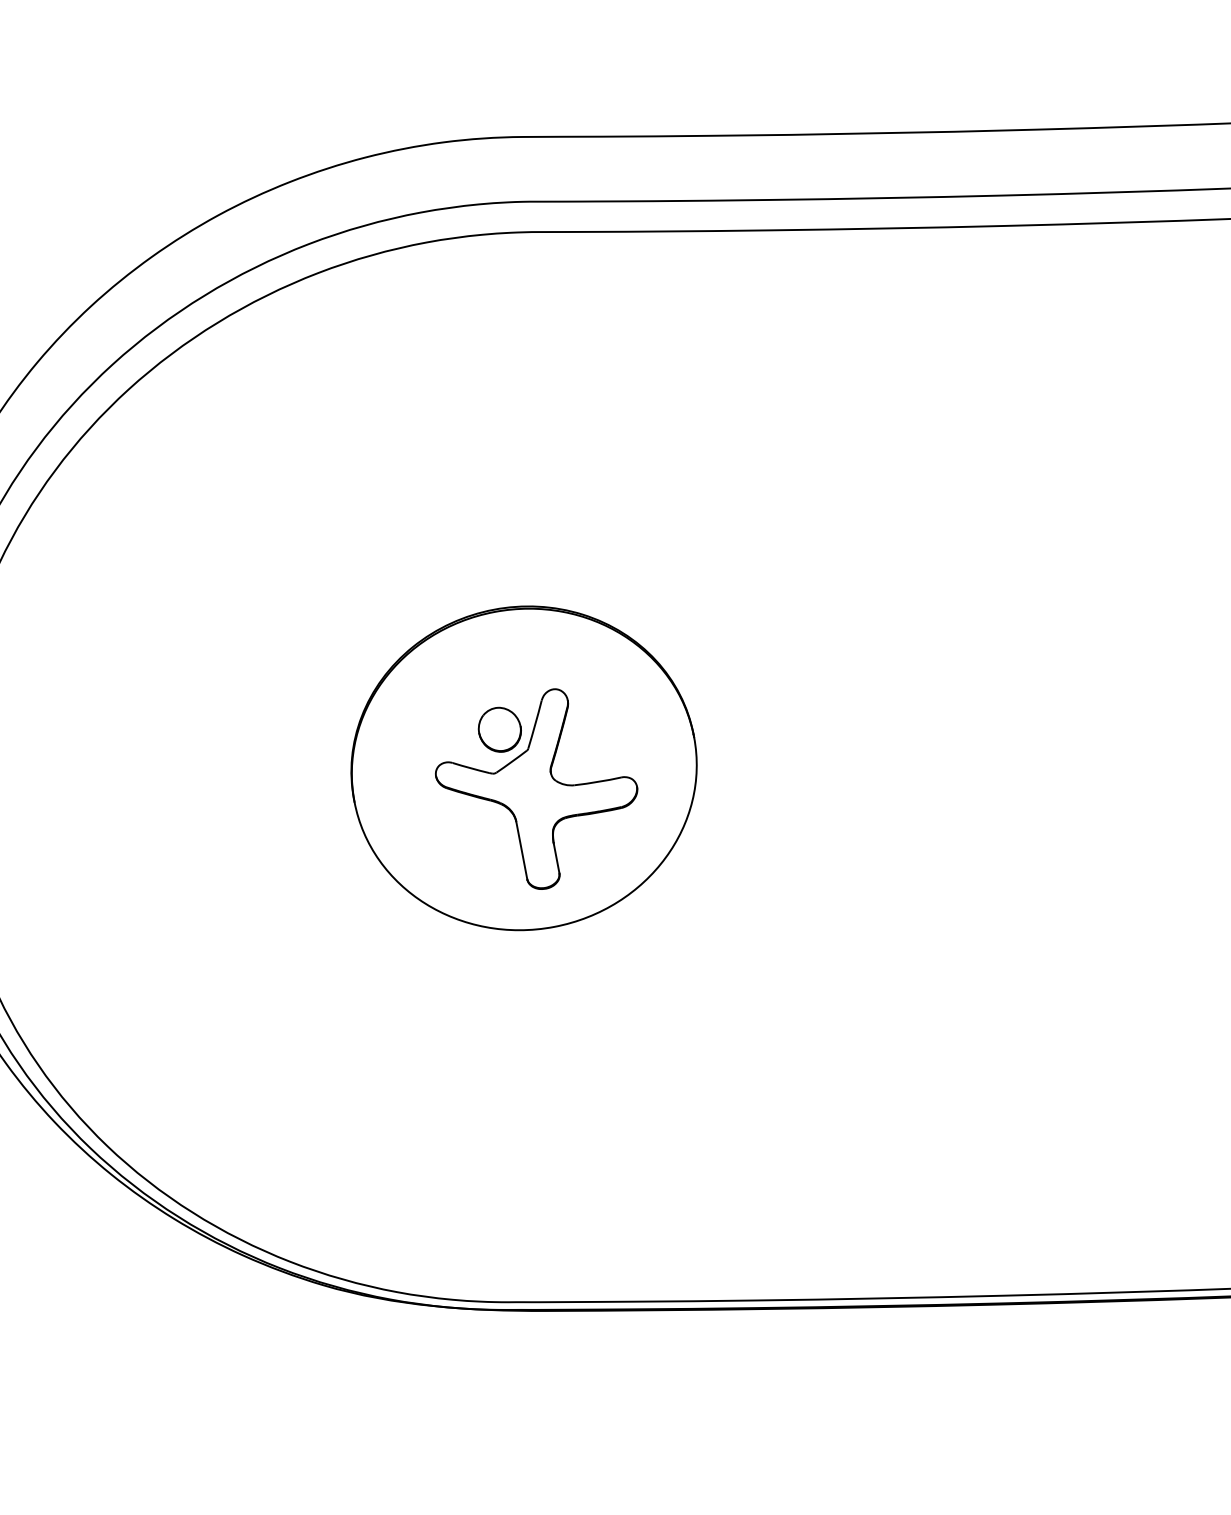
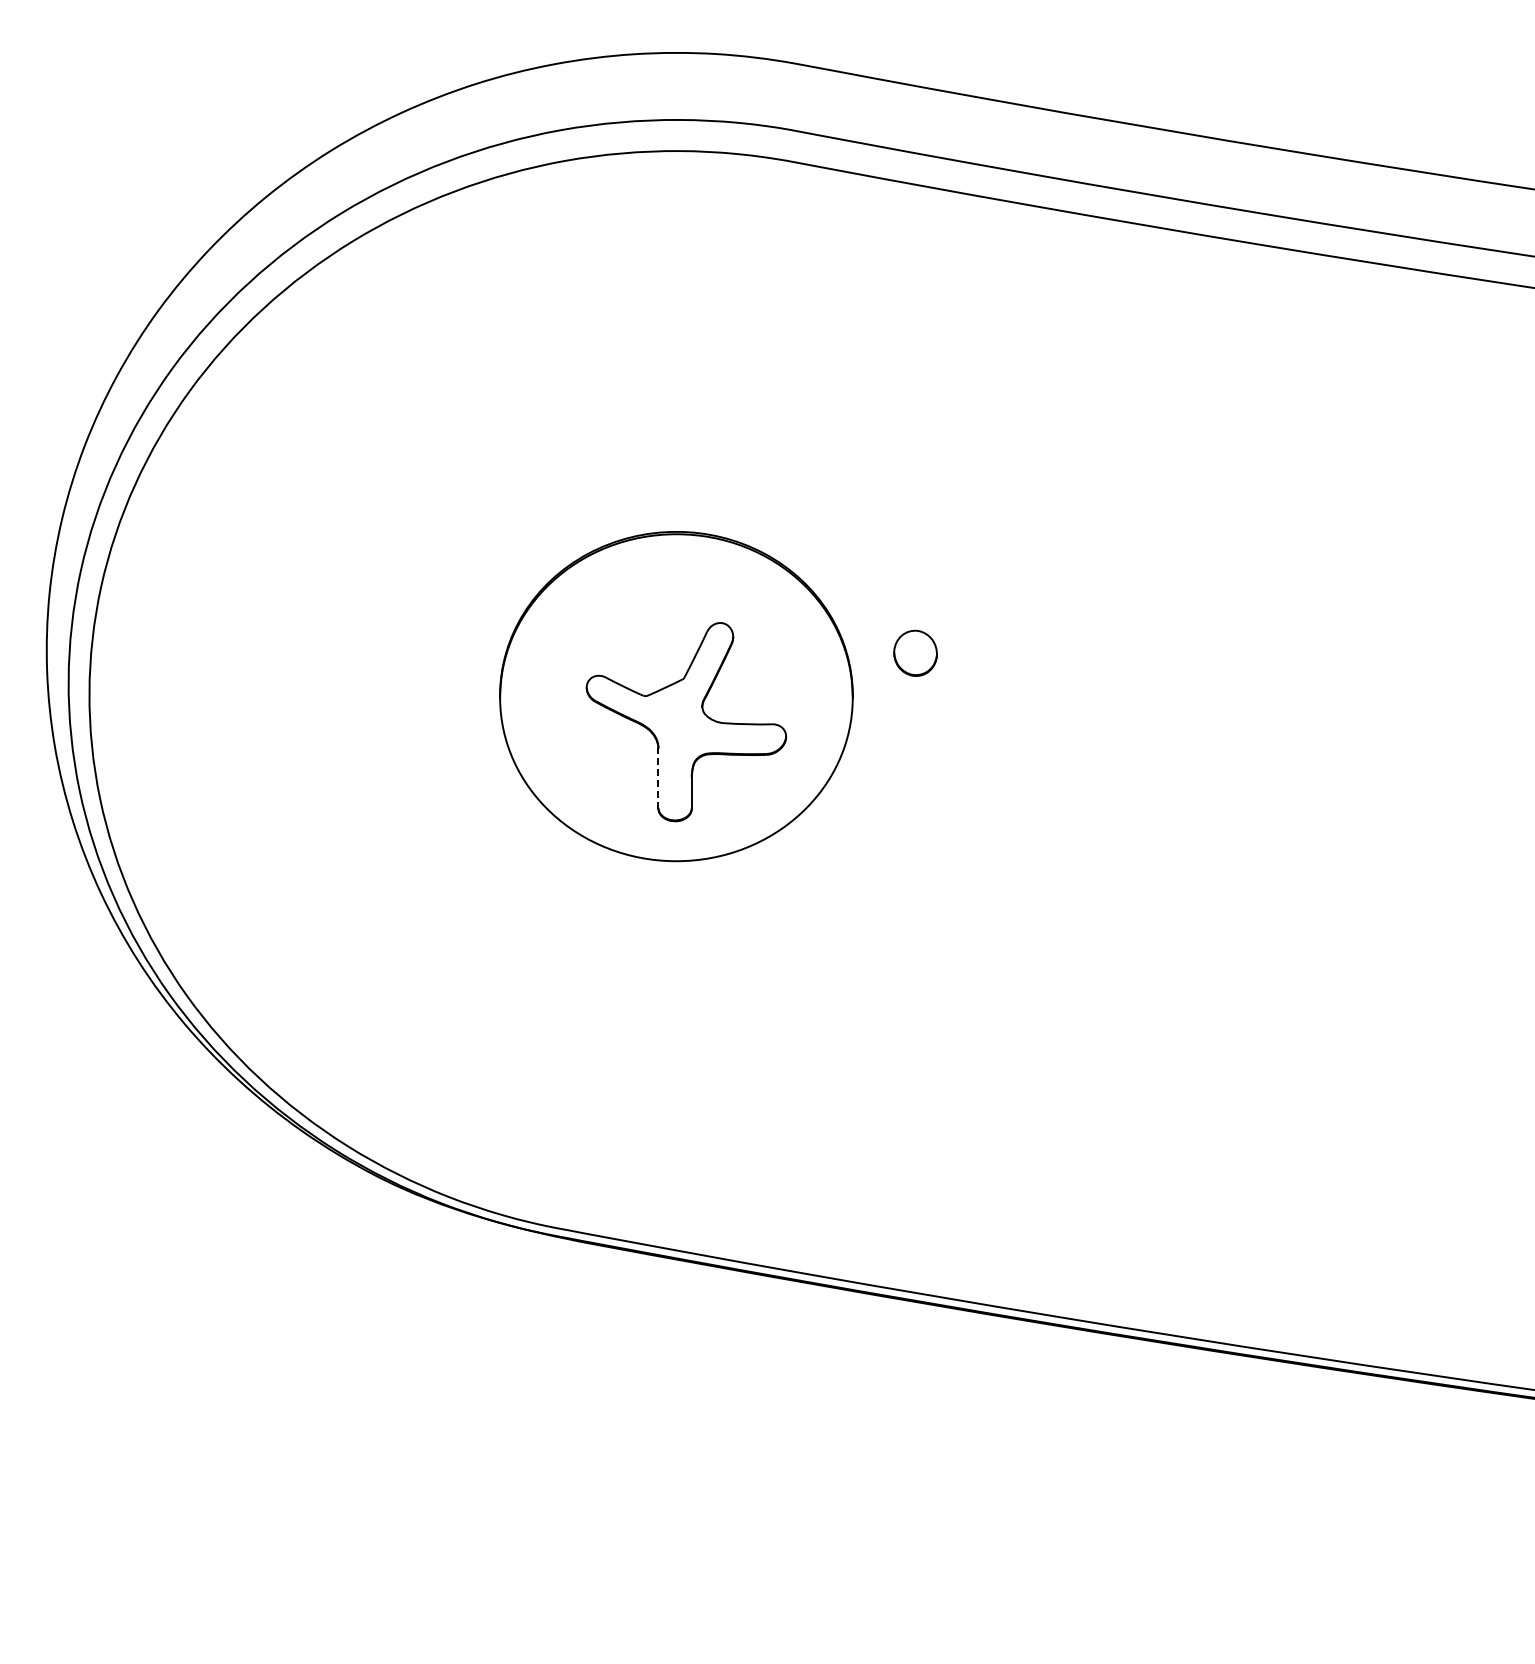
part: (499, 729) -> (915, 652), moved
line: (521, 849) -> (658, 777), solid -> dashed

